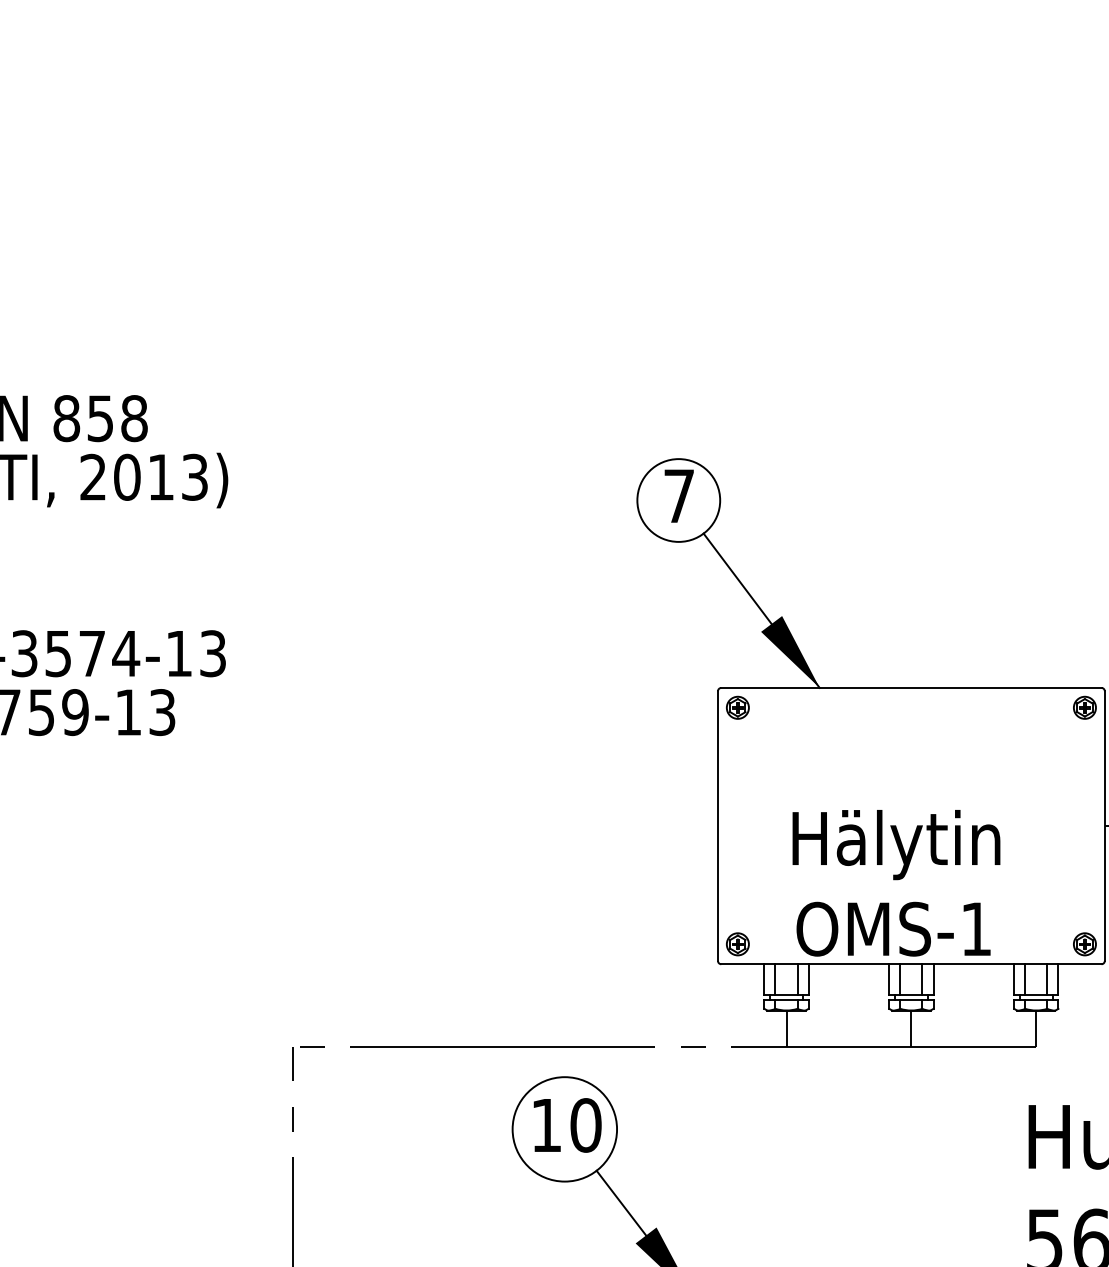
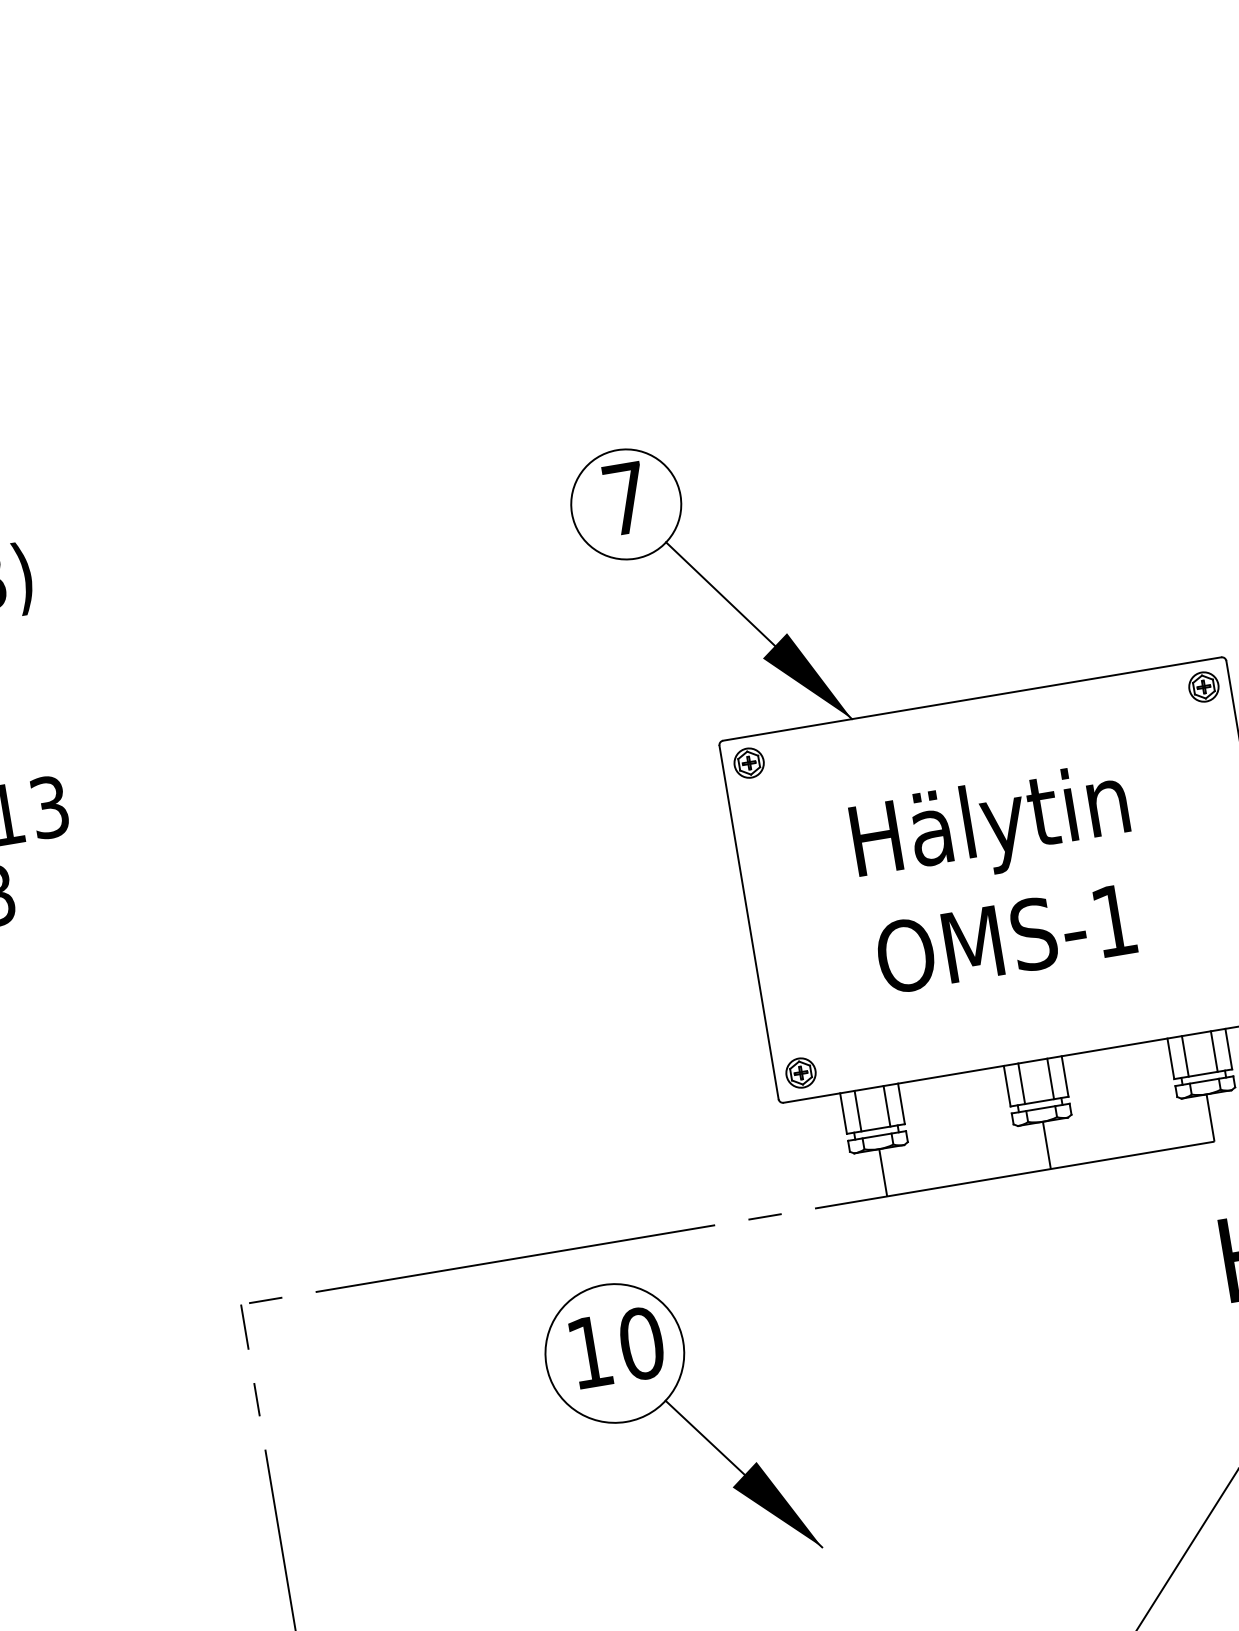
text: (896, 883) -> (999, 878), moved

